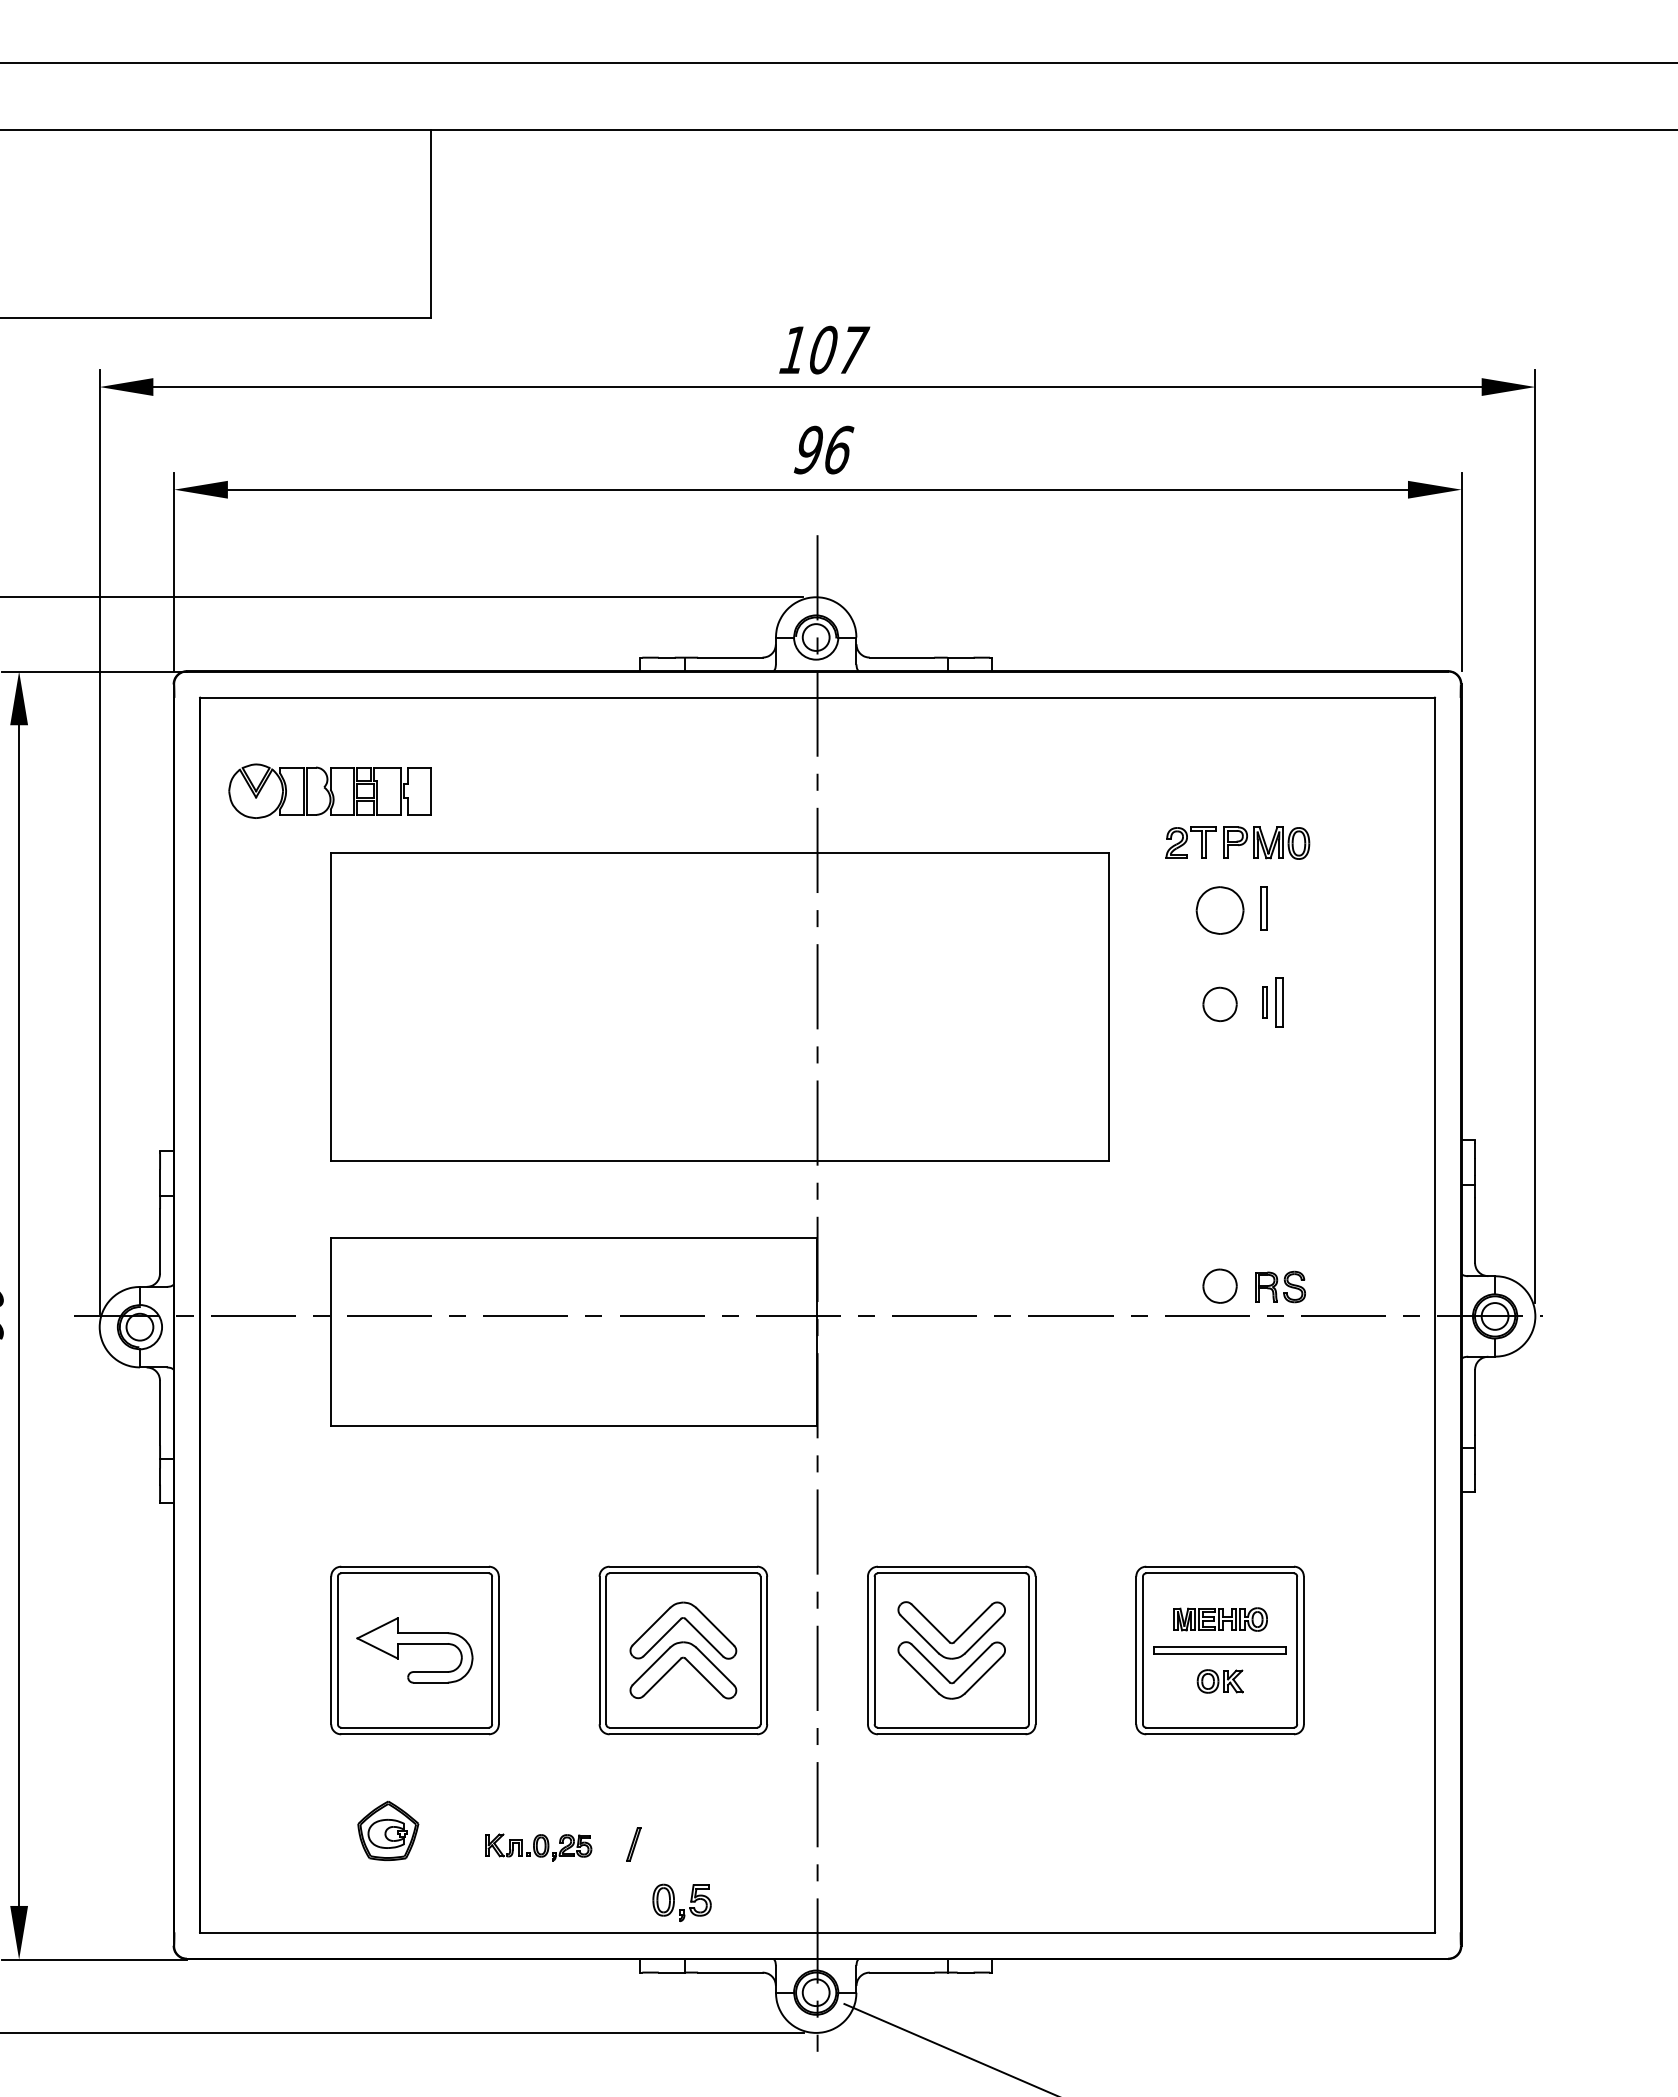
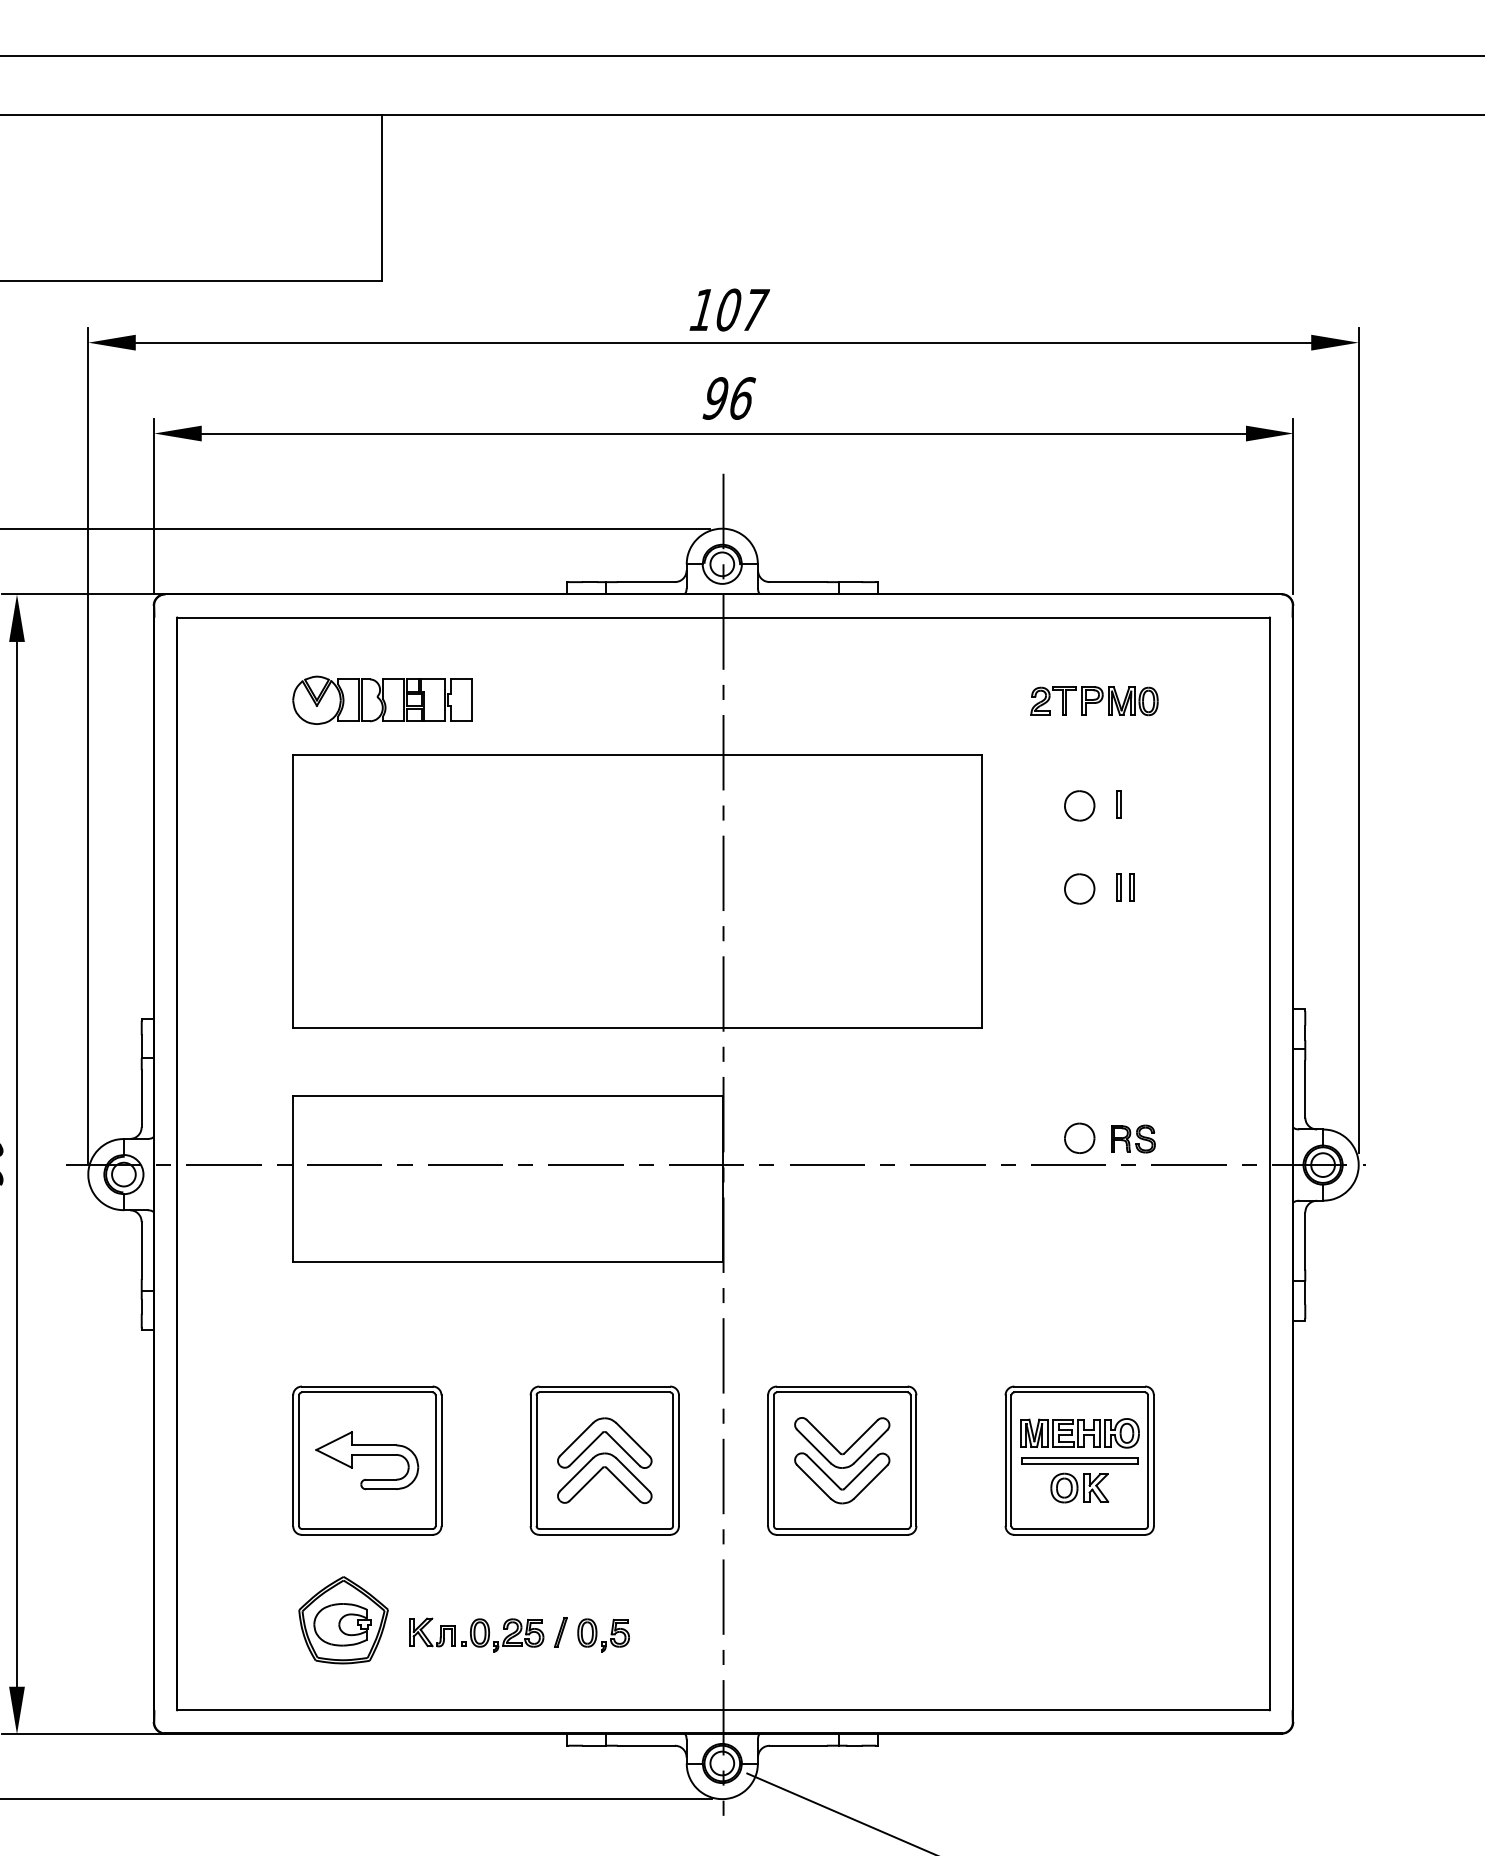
part: (329, 790) -> (381, 699), moved
part: (1237, 842) -> (1094, 700), moved
part: (1264, 908) -> (1119, 804), size x0.71
part: (1219, 910) -> (1079, 805), size x0.71
part: (1278, 1002) -> (1131, 887), size x0.62
part: (1220, 1619) -> (1080, 1433), size x1.43
part: (1220, 1681) -> (1080, 1488), size x1.43
part: (388, 1830) -> (343, 1619), size x1.67
part: (538, 1847) -> (476, 1635), size x1.43
part: (674, 1902) -> (596, 1635), moved

